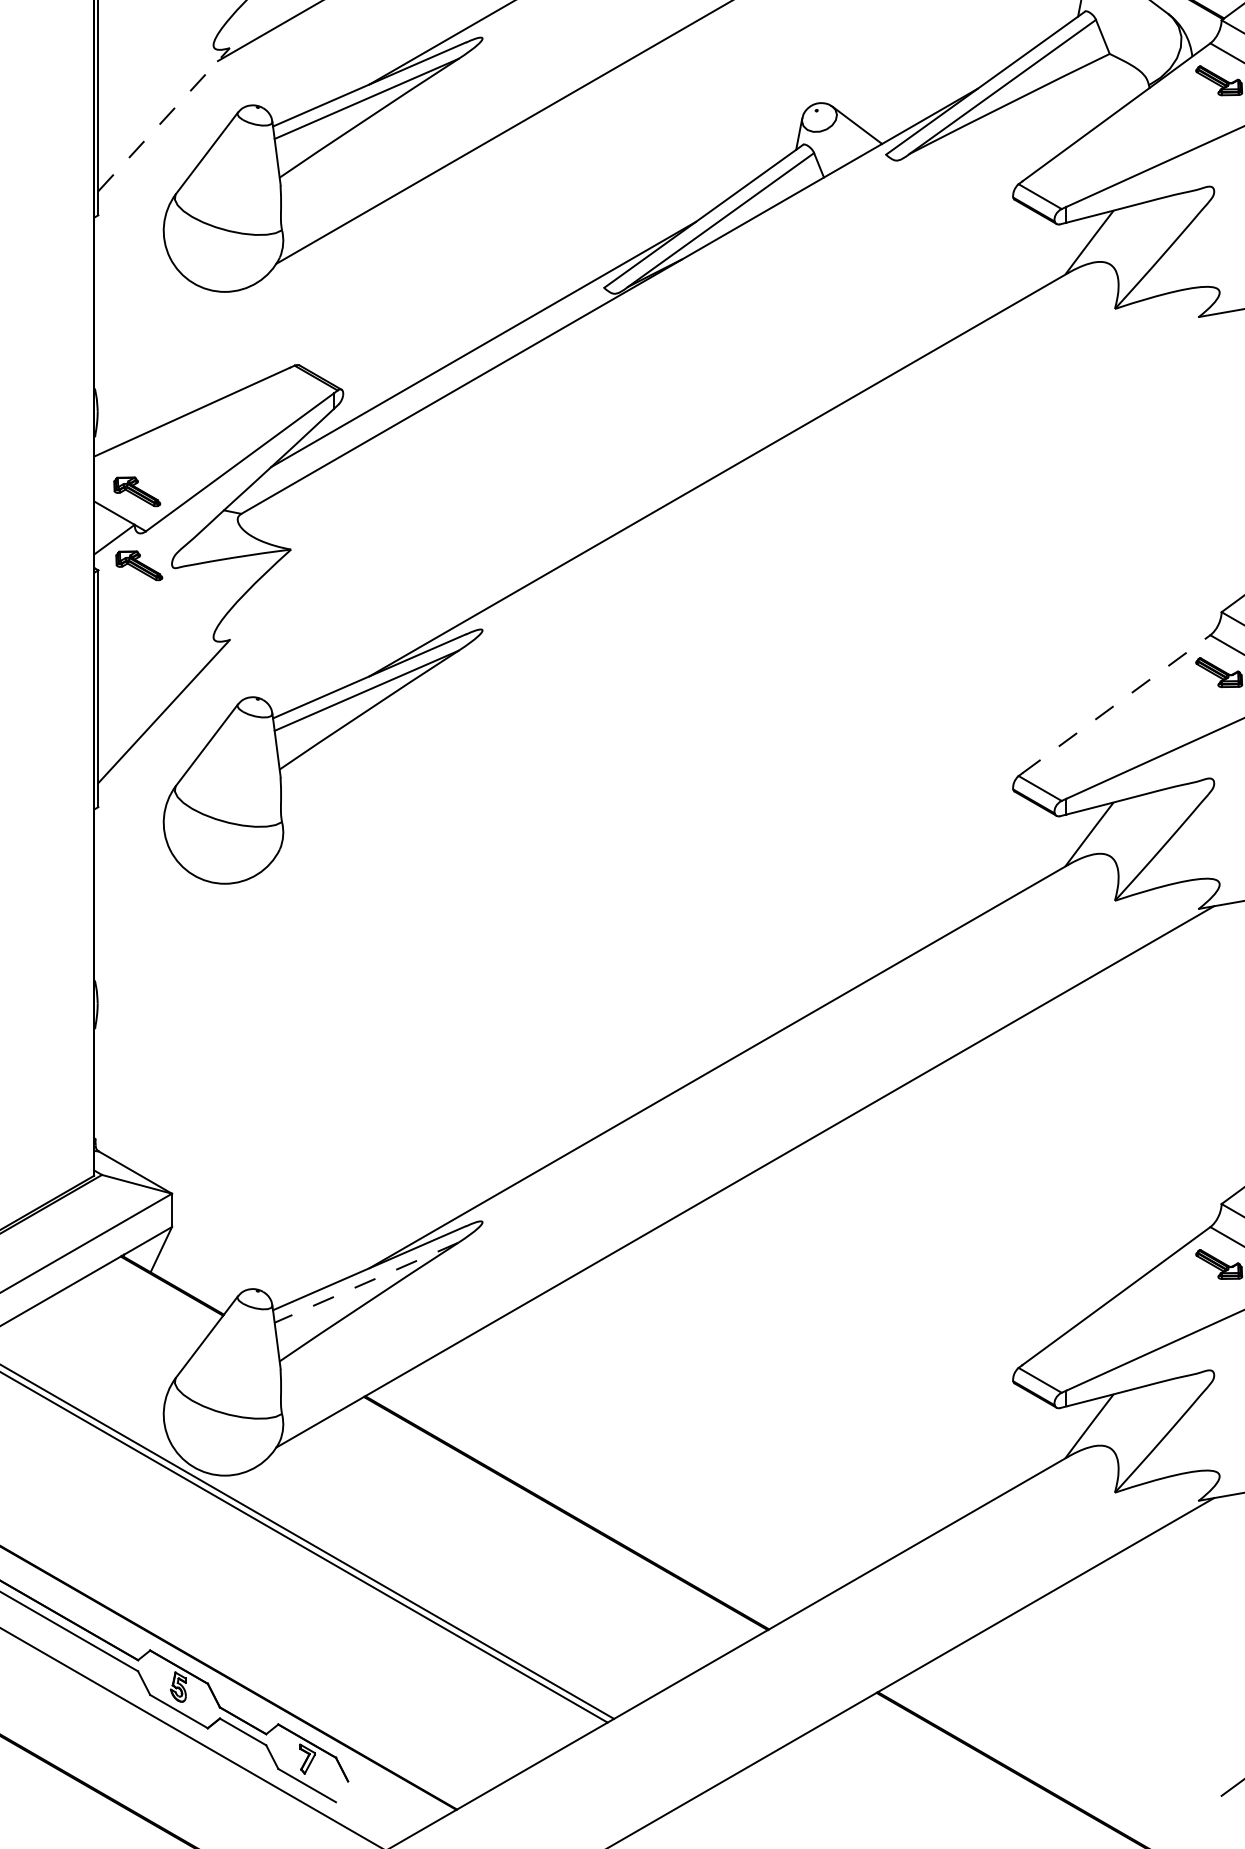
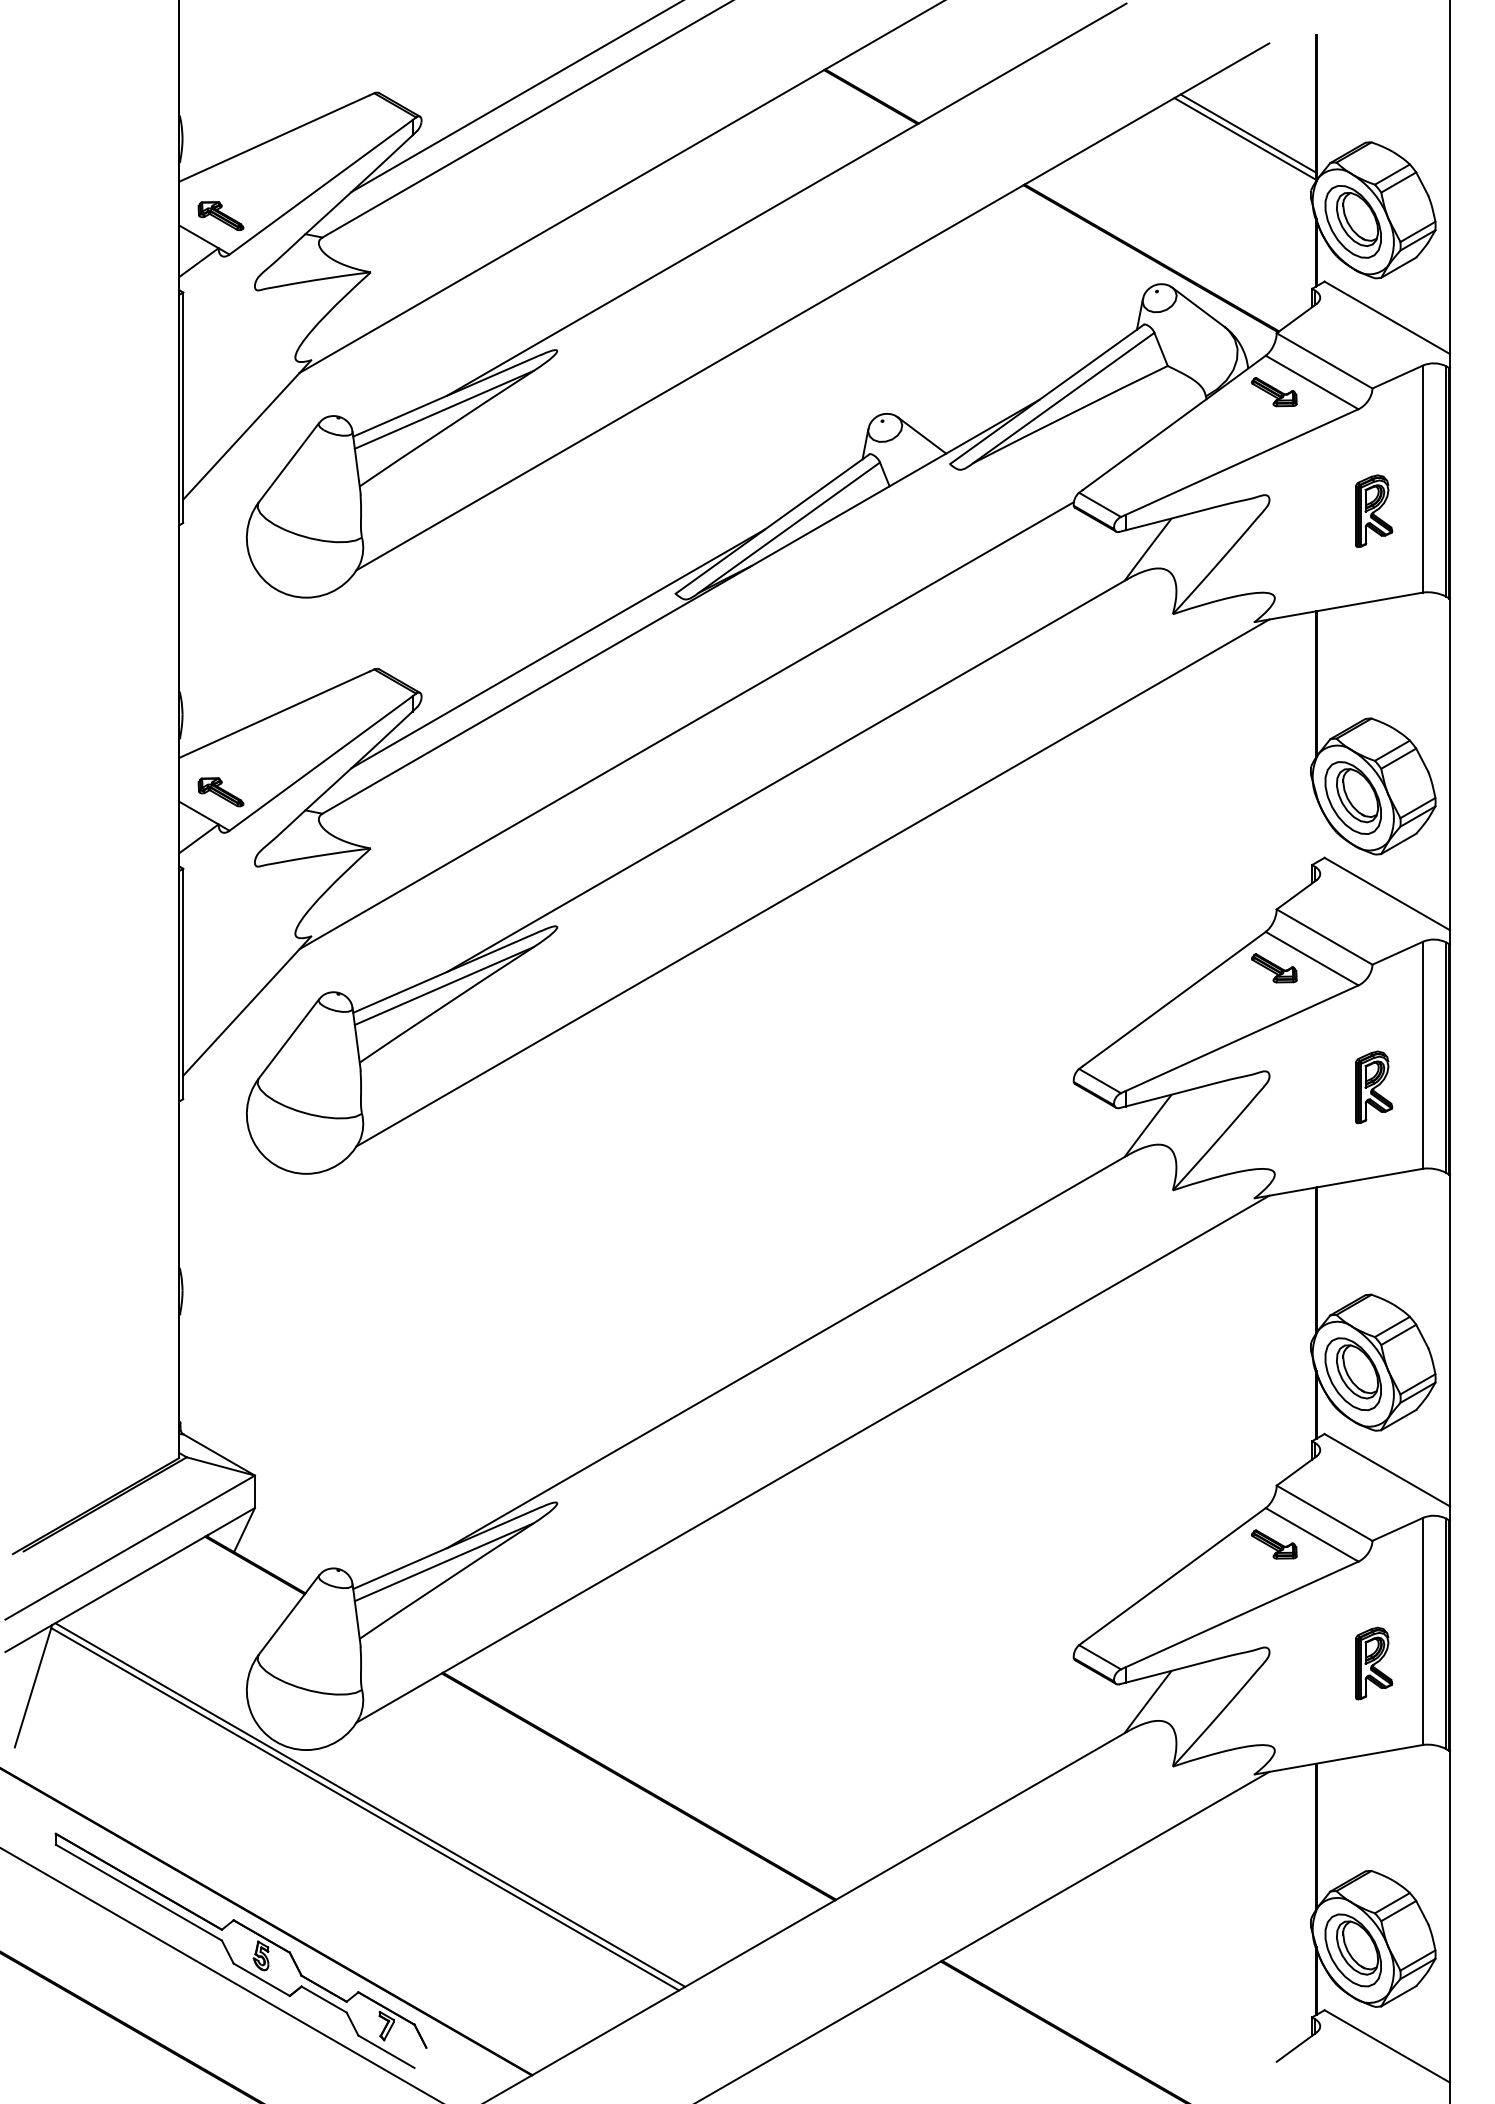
line: (164, 120) -> (247, 430), dashed -> solid
line: (615, 423) -> (686, 725), added
part: (138, 566) -> (222, 864), removed
line: (744, 584) -> (812, 882), added
line: (1116, 704) -> (1174, 999), dashed -> solid
line: (366, 1282) -> (444, 1562), dashed -> solid

